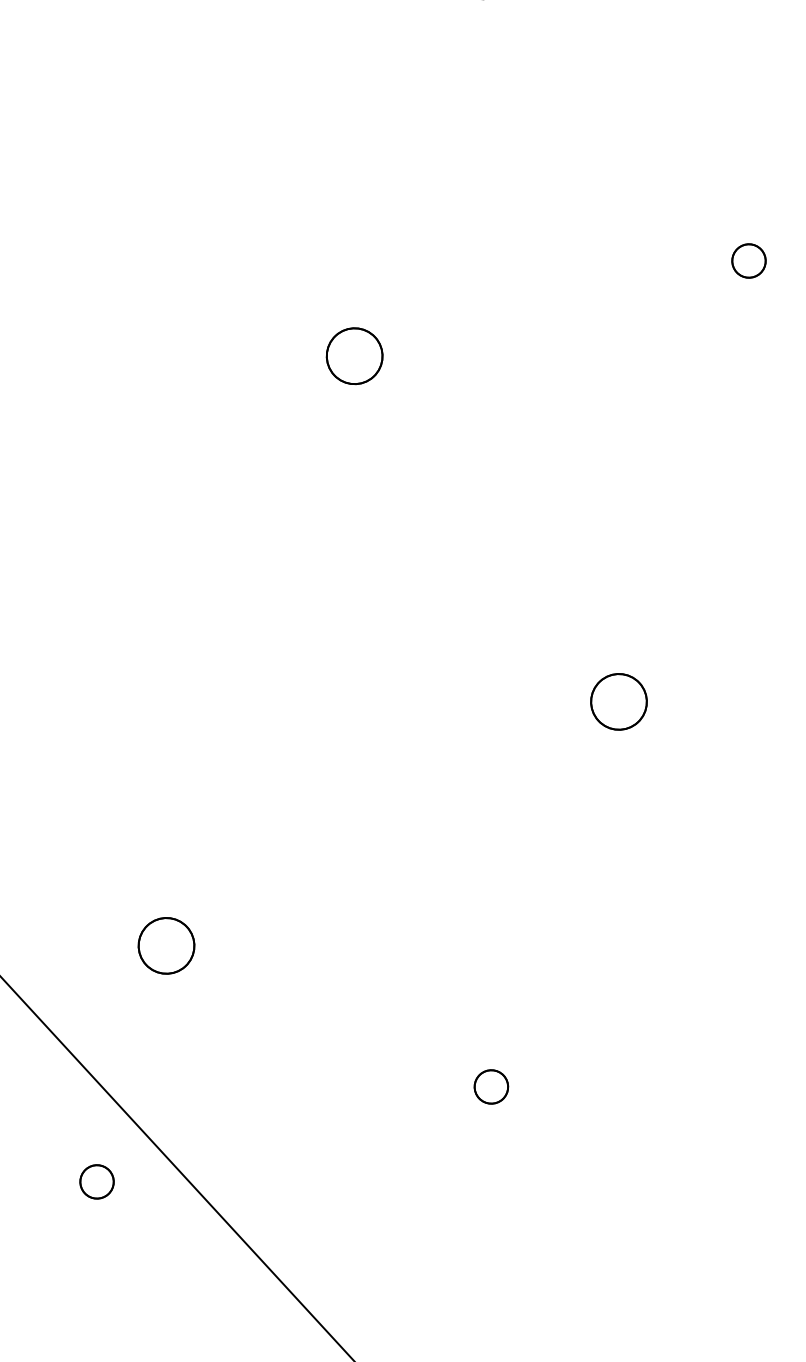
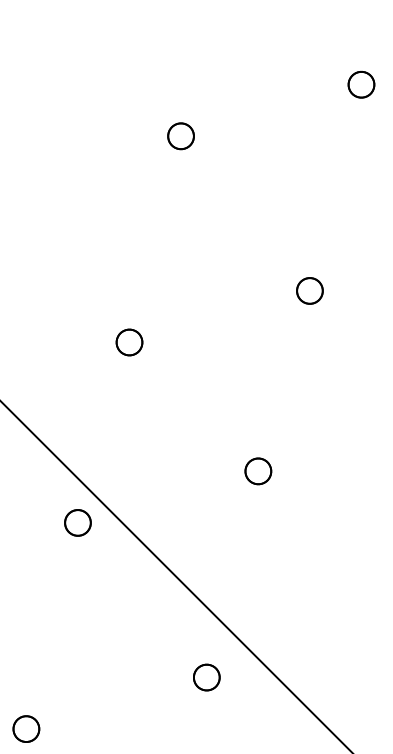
part: (749, 260) -> (361, 84), size x1.67
part: (166, 945) -> (129, 342), moved
part: (491, 1087) -> (258, 471), size x1.67
part: (96, 1180) -> (77, 522), size x1.67

